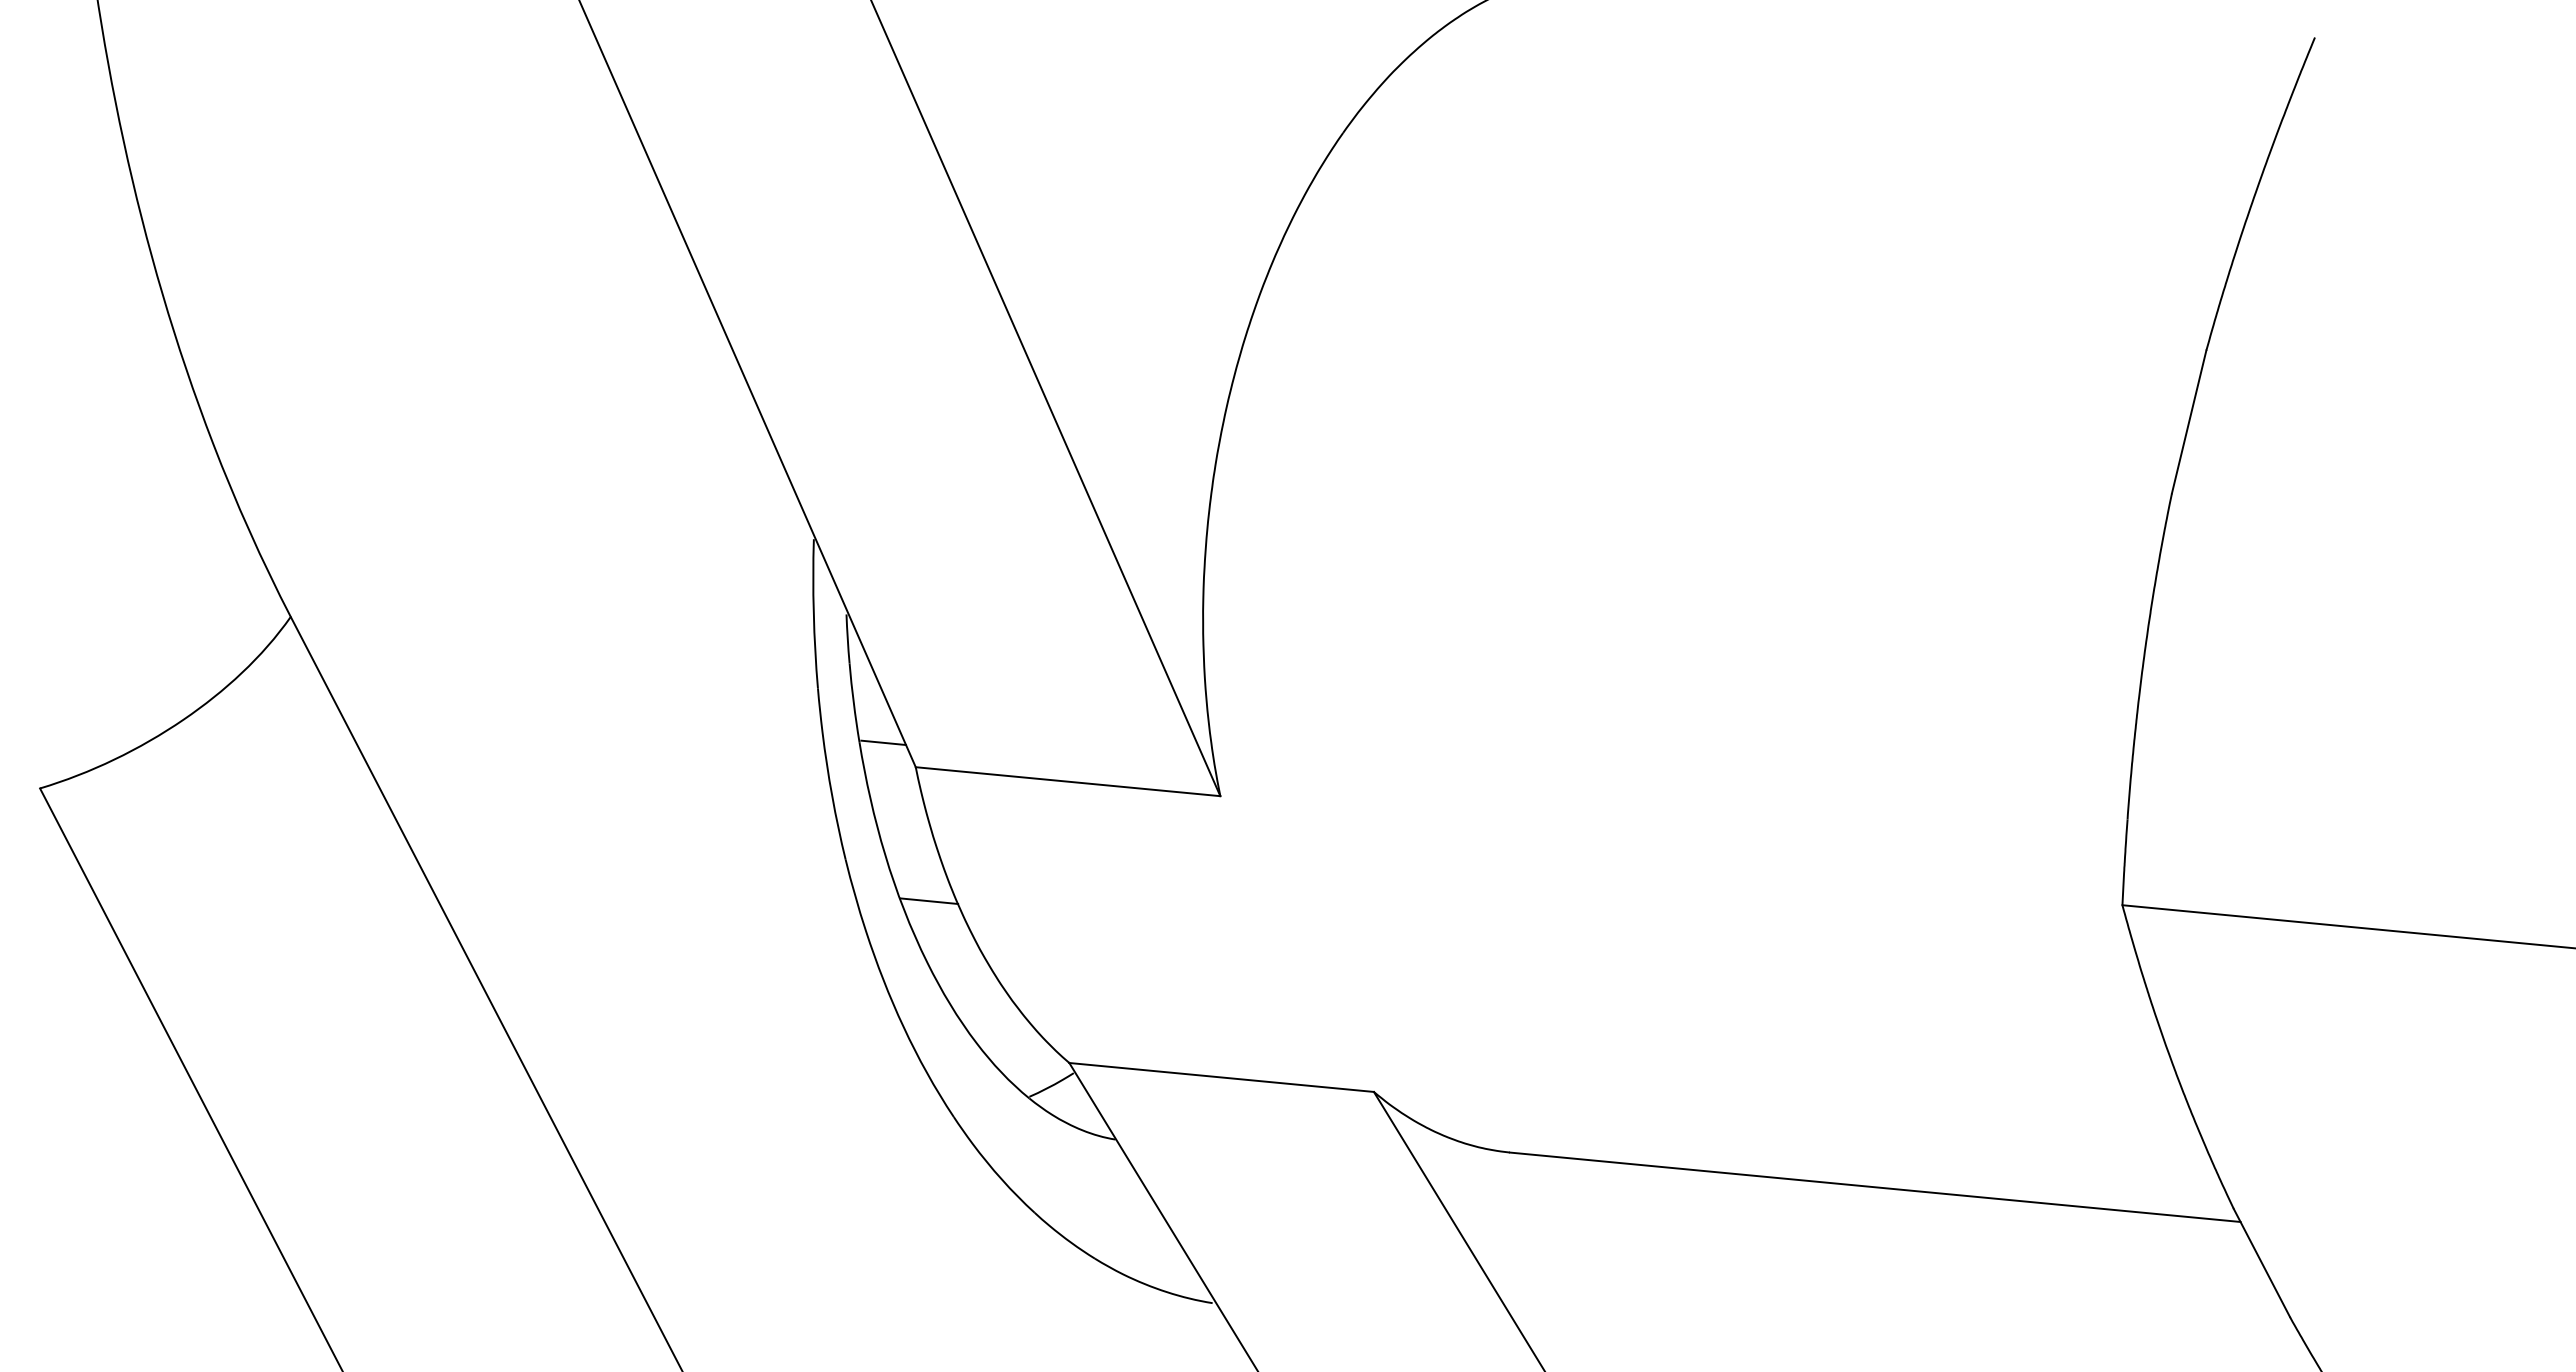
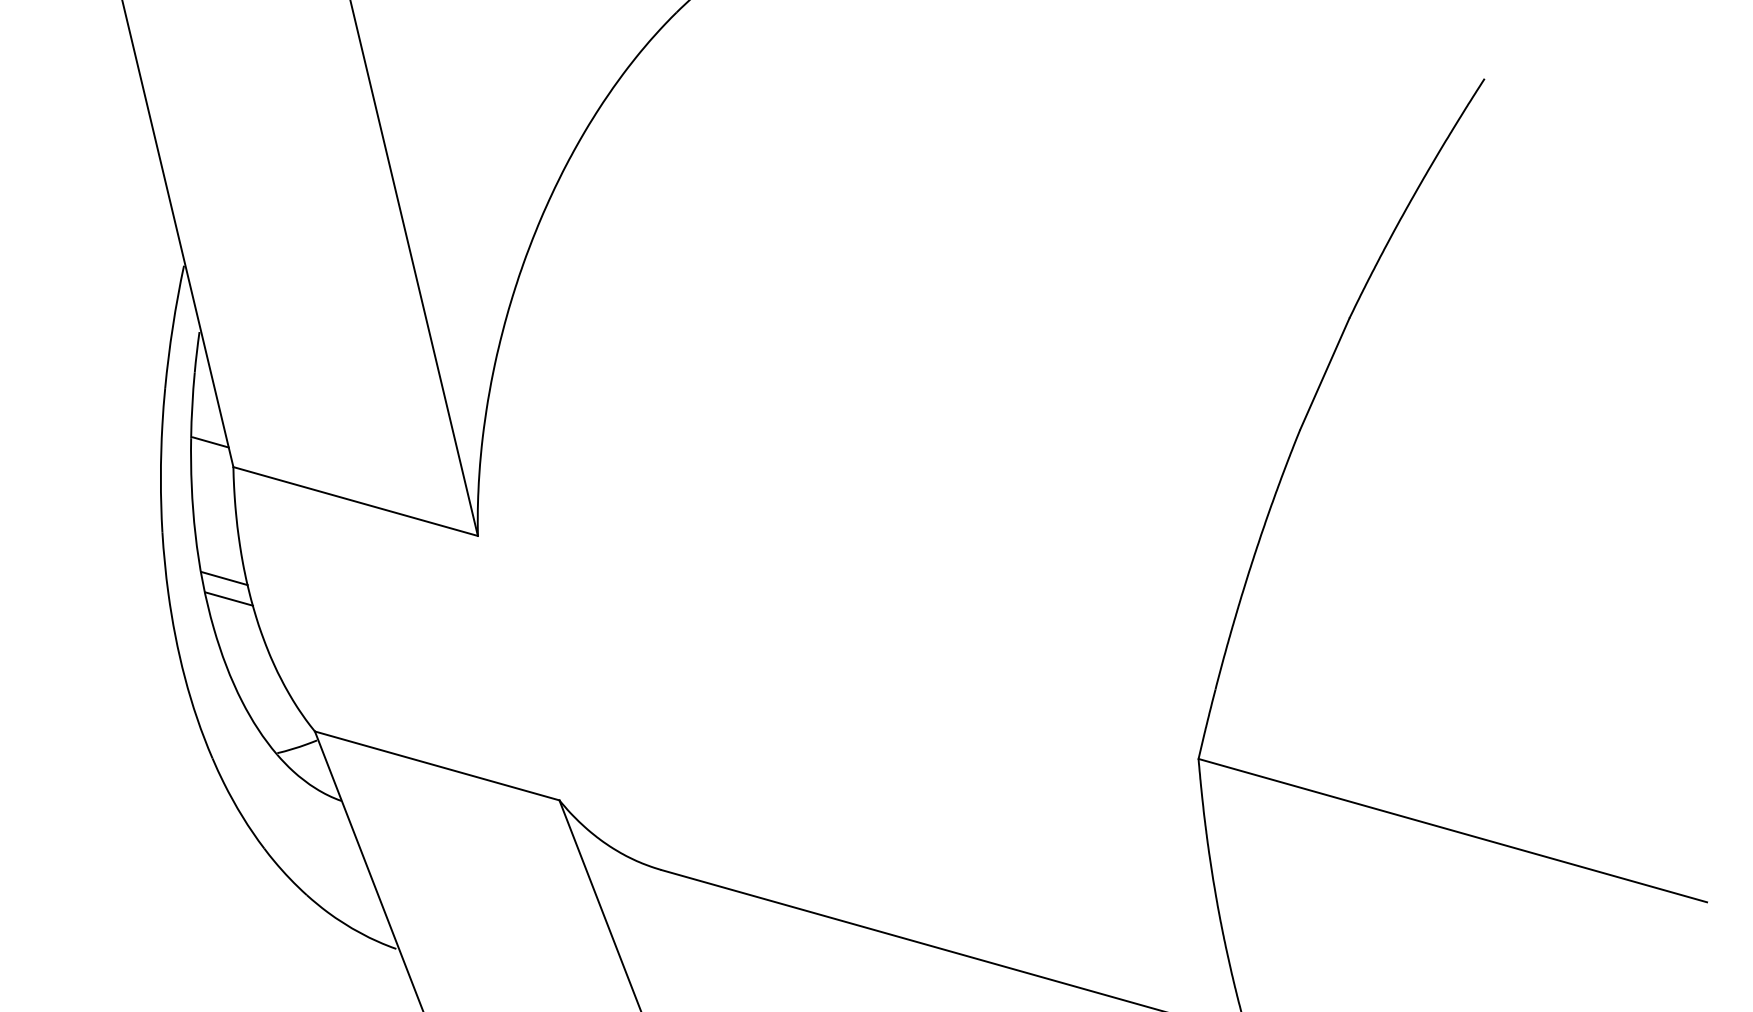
line: (938, 924) -> (228, 598), added

